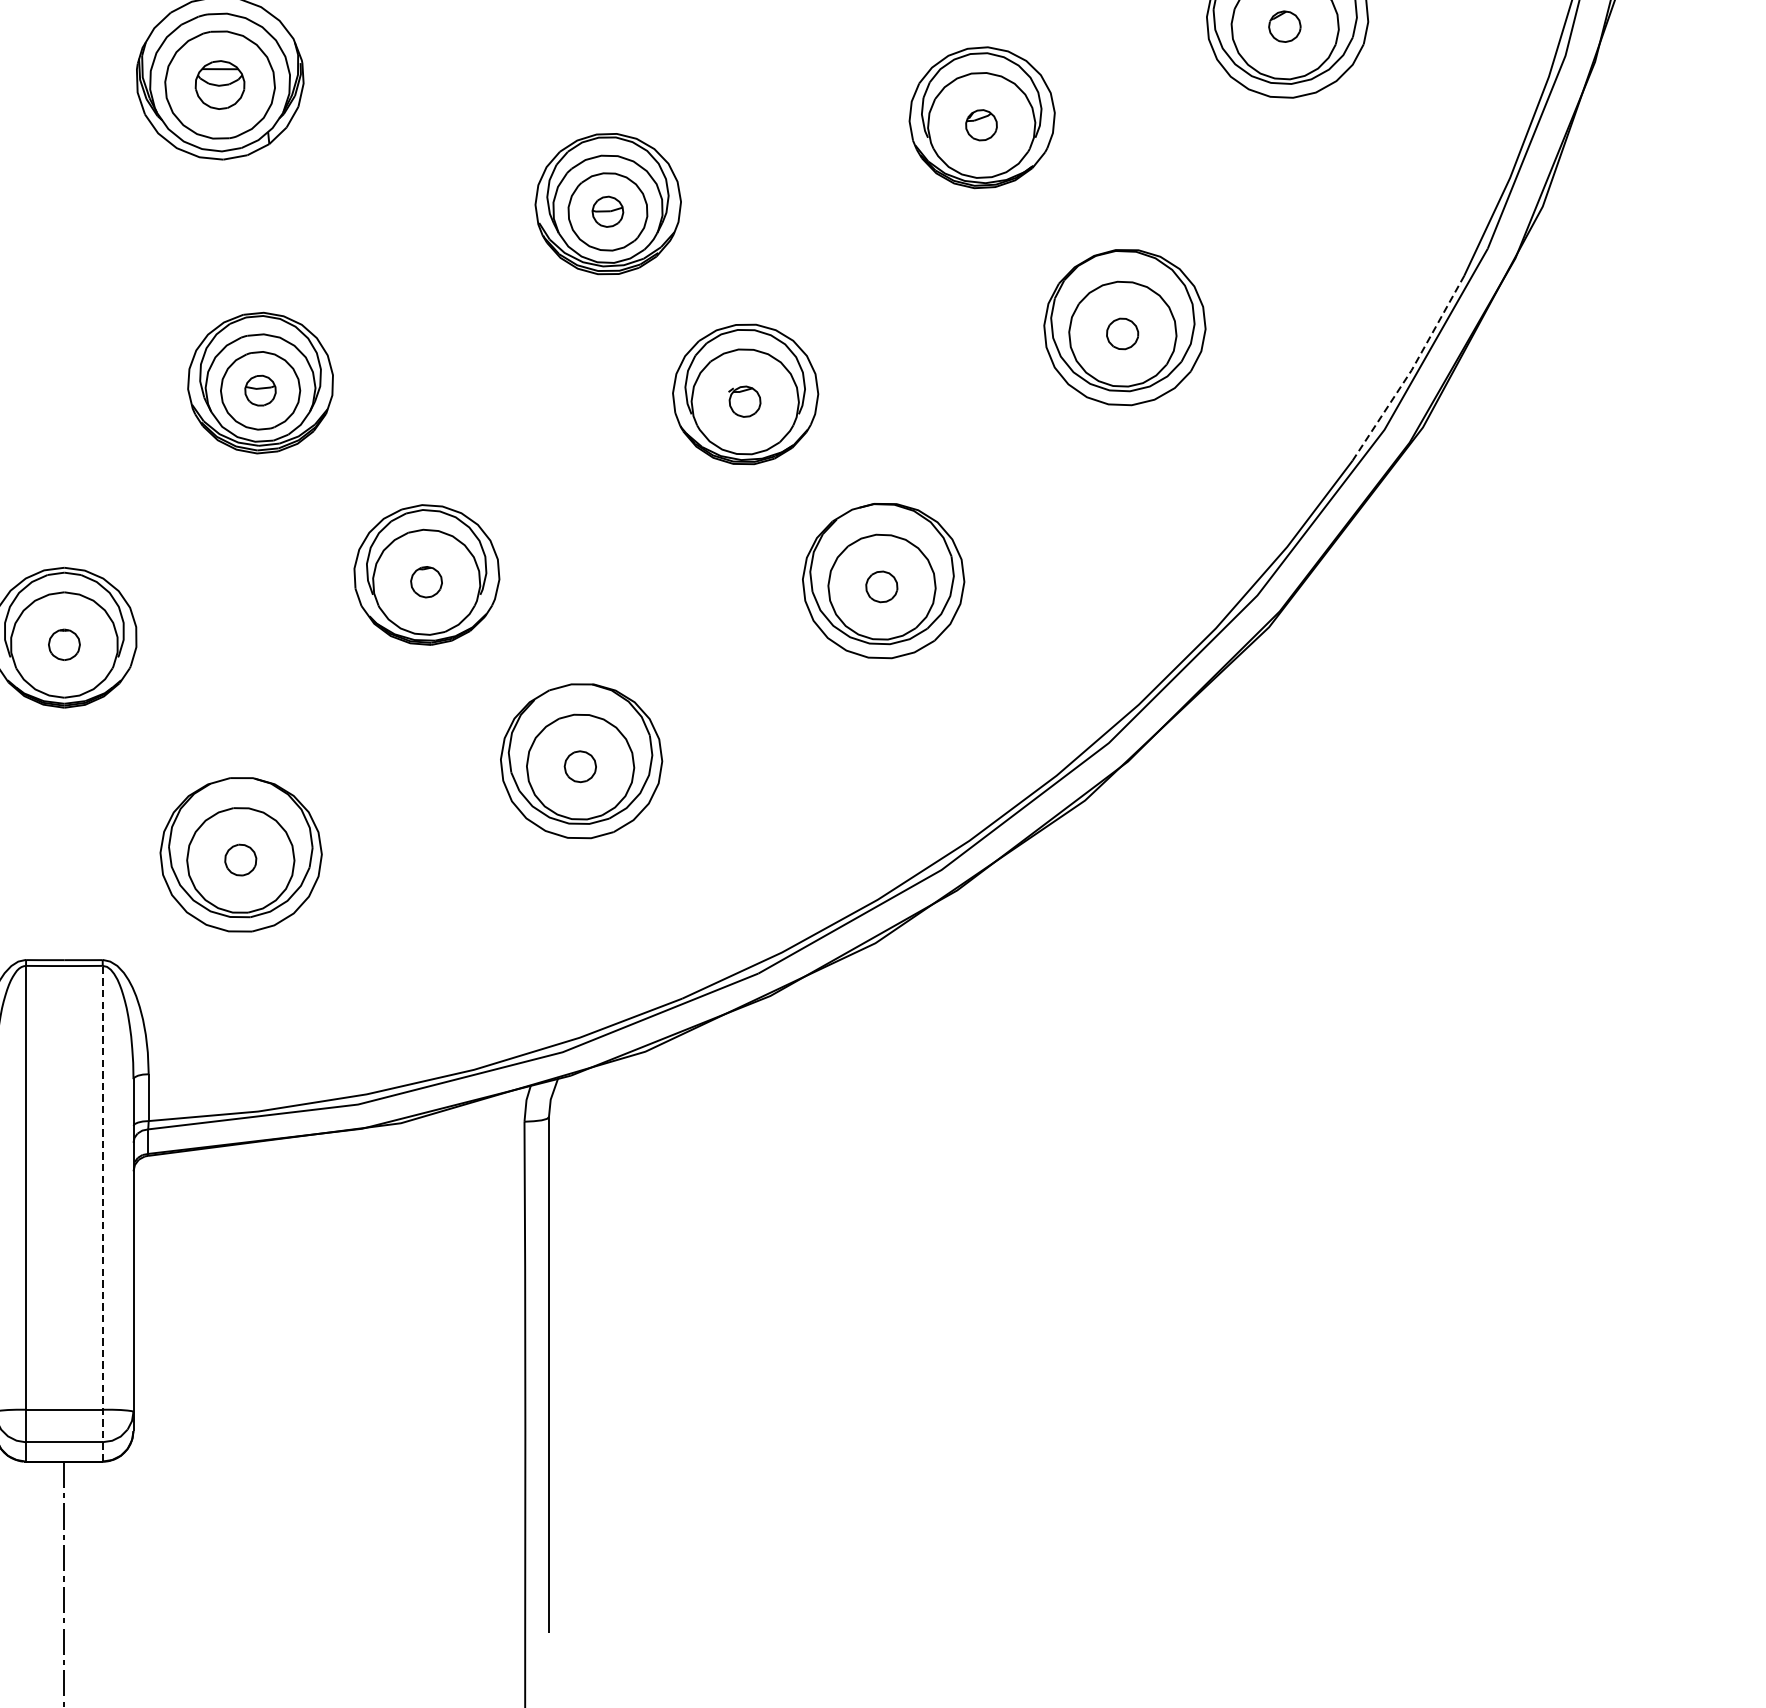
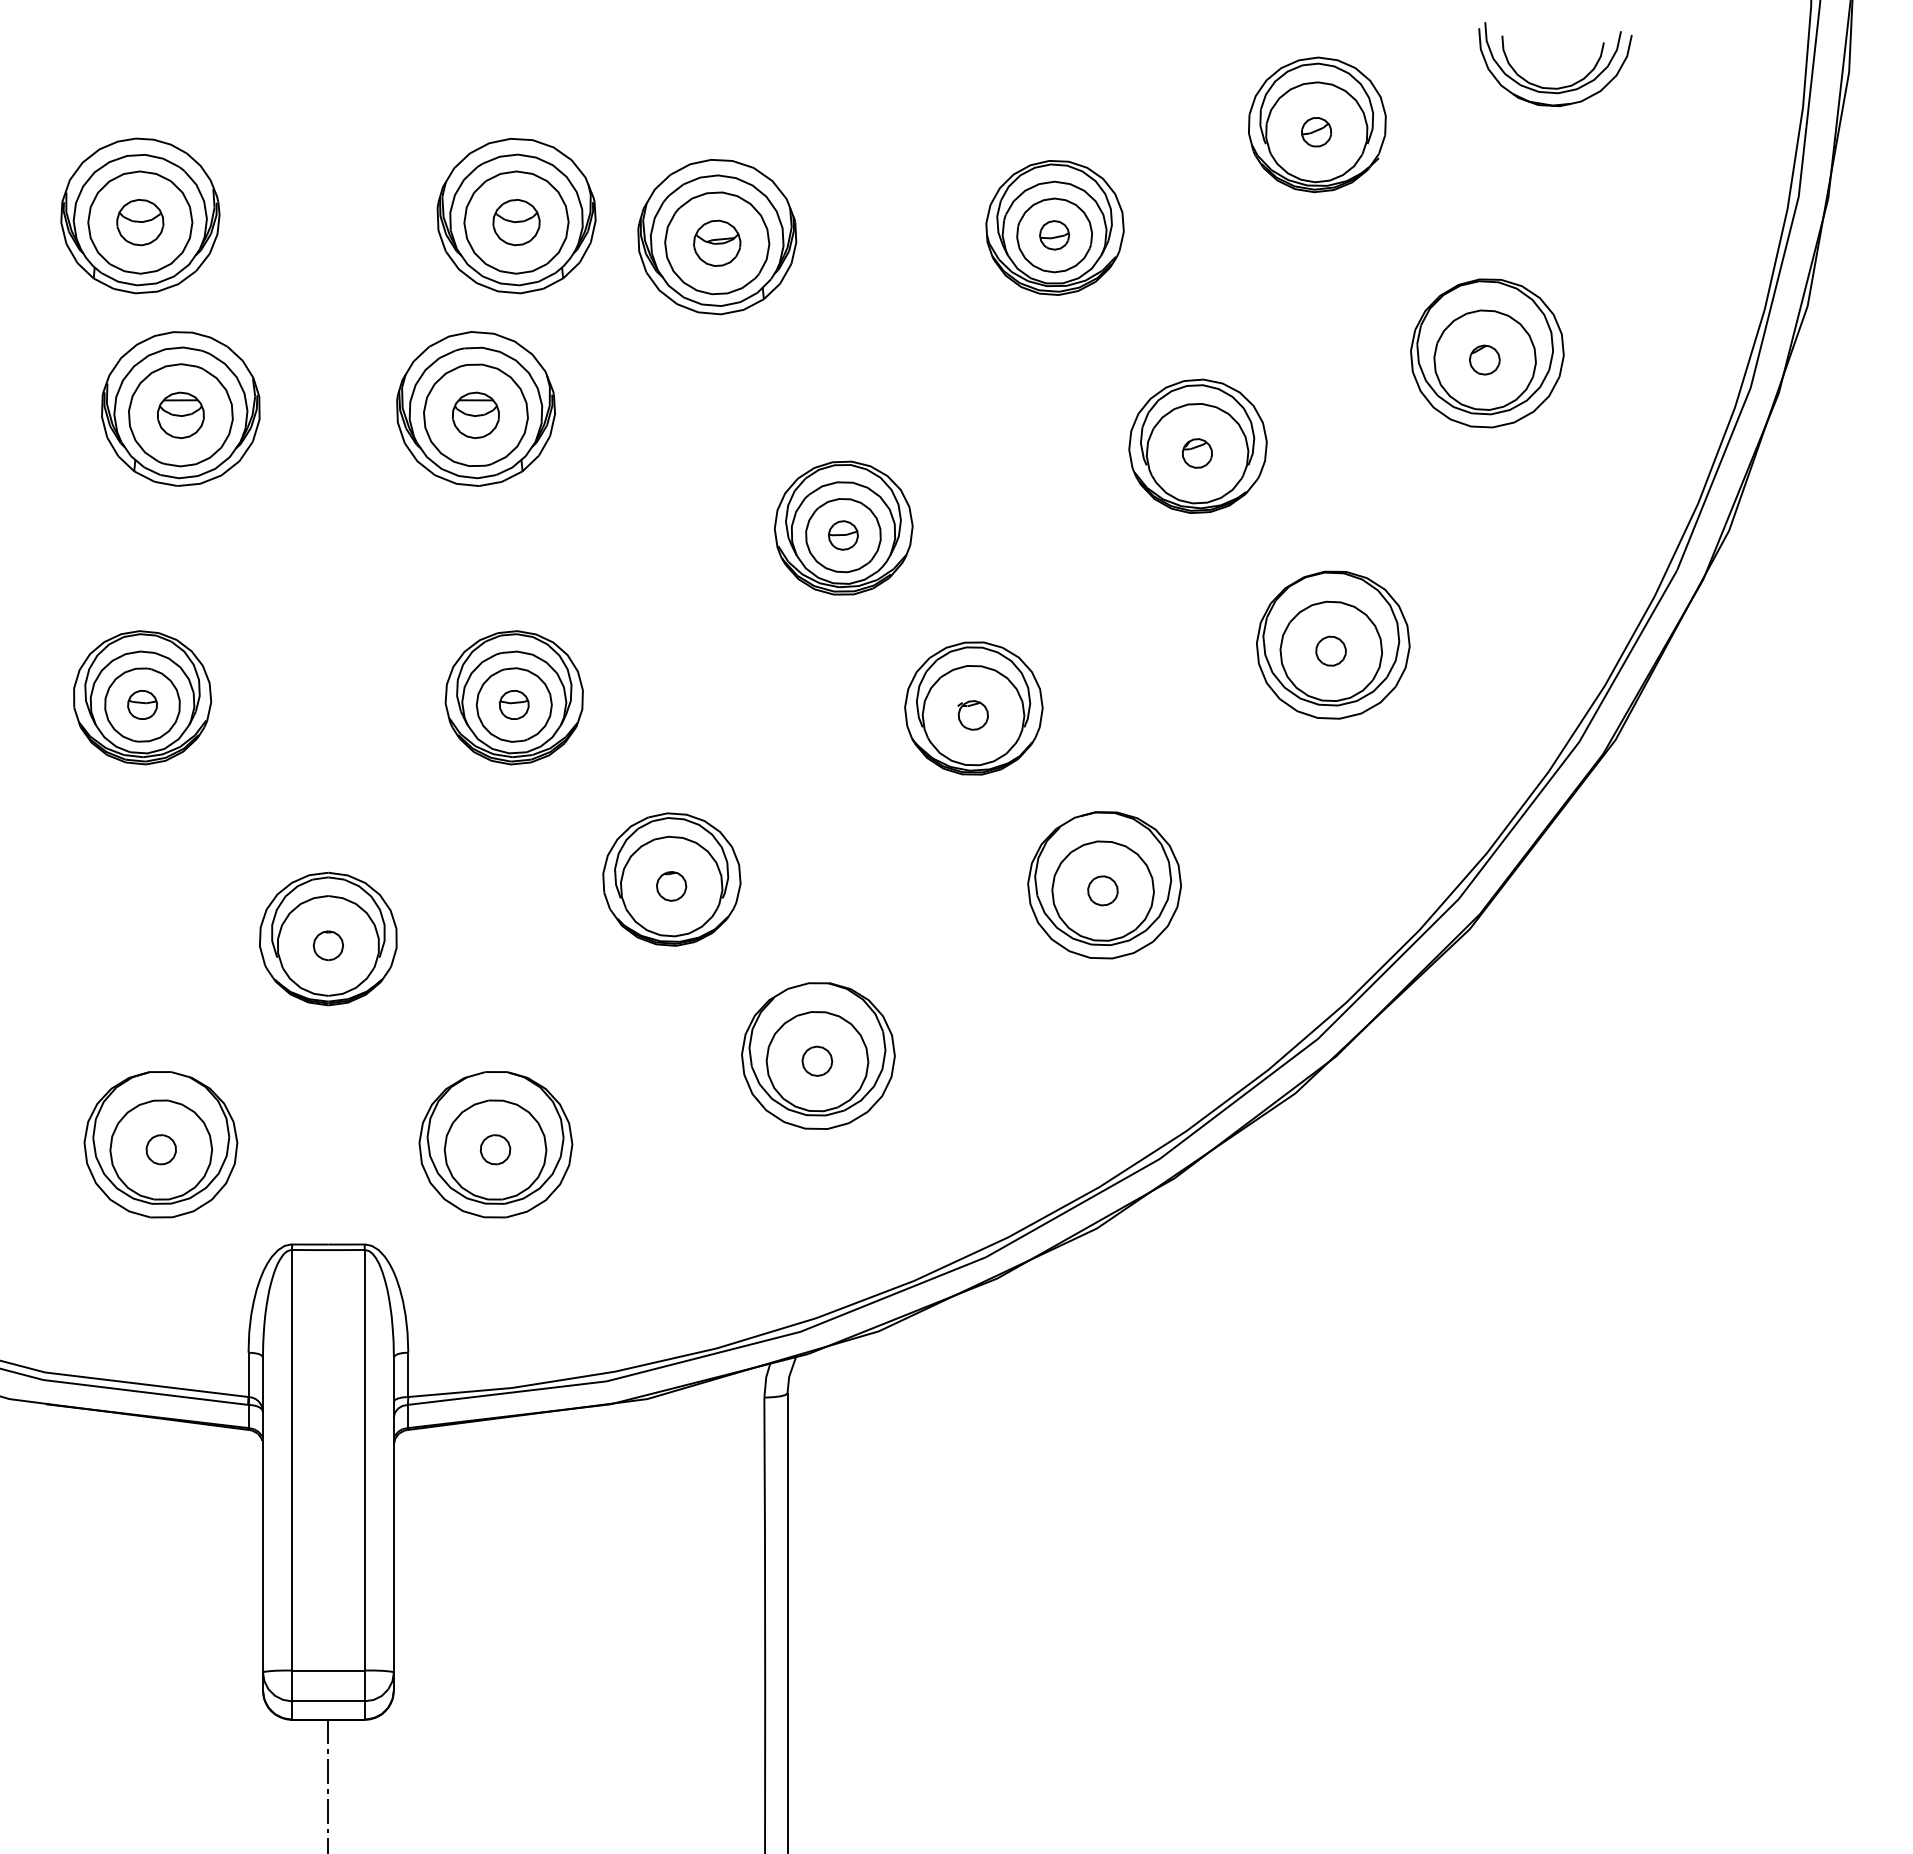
line: (1411, 370) -> (1604, 685), dashed -> solid
line: (102, 1213) -> (364, 1484), dashed -> solid

